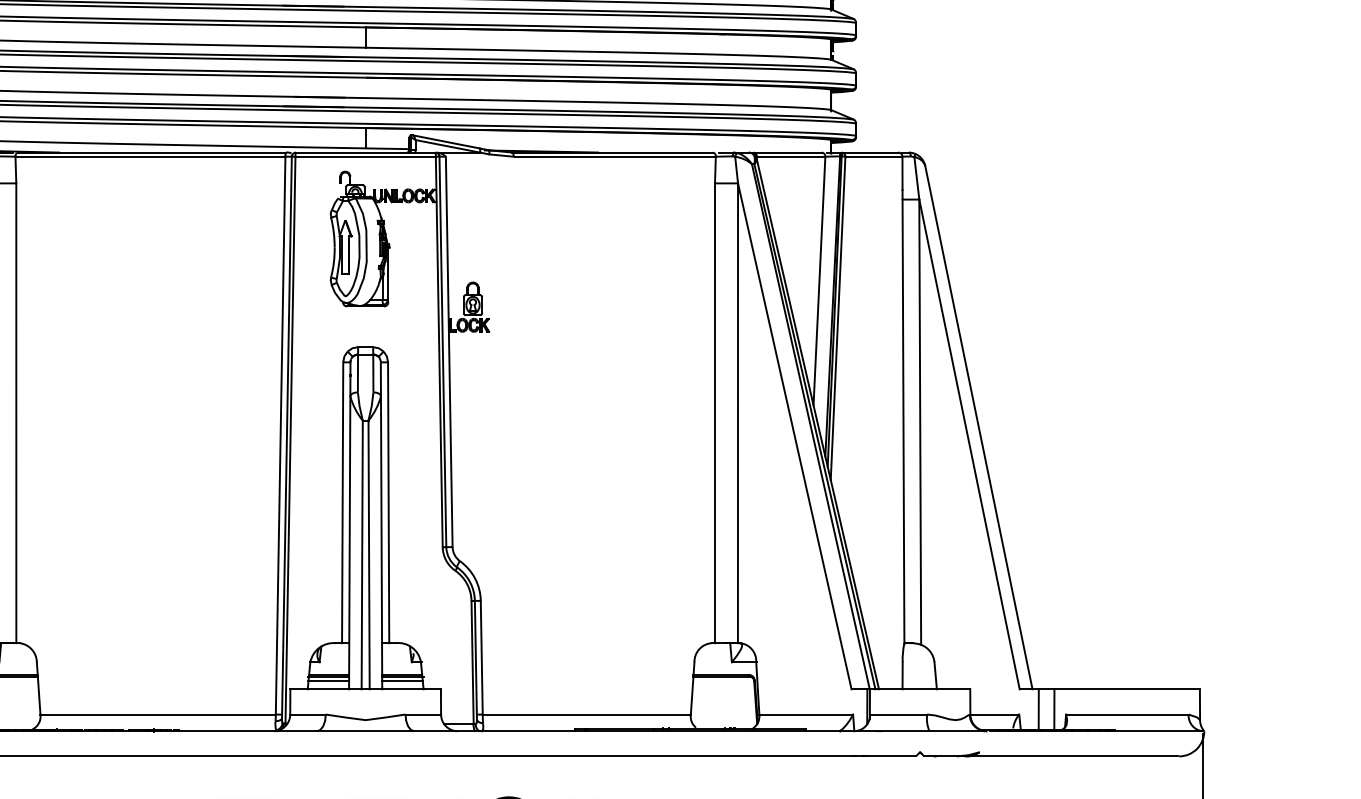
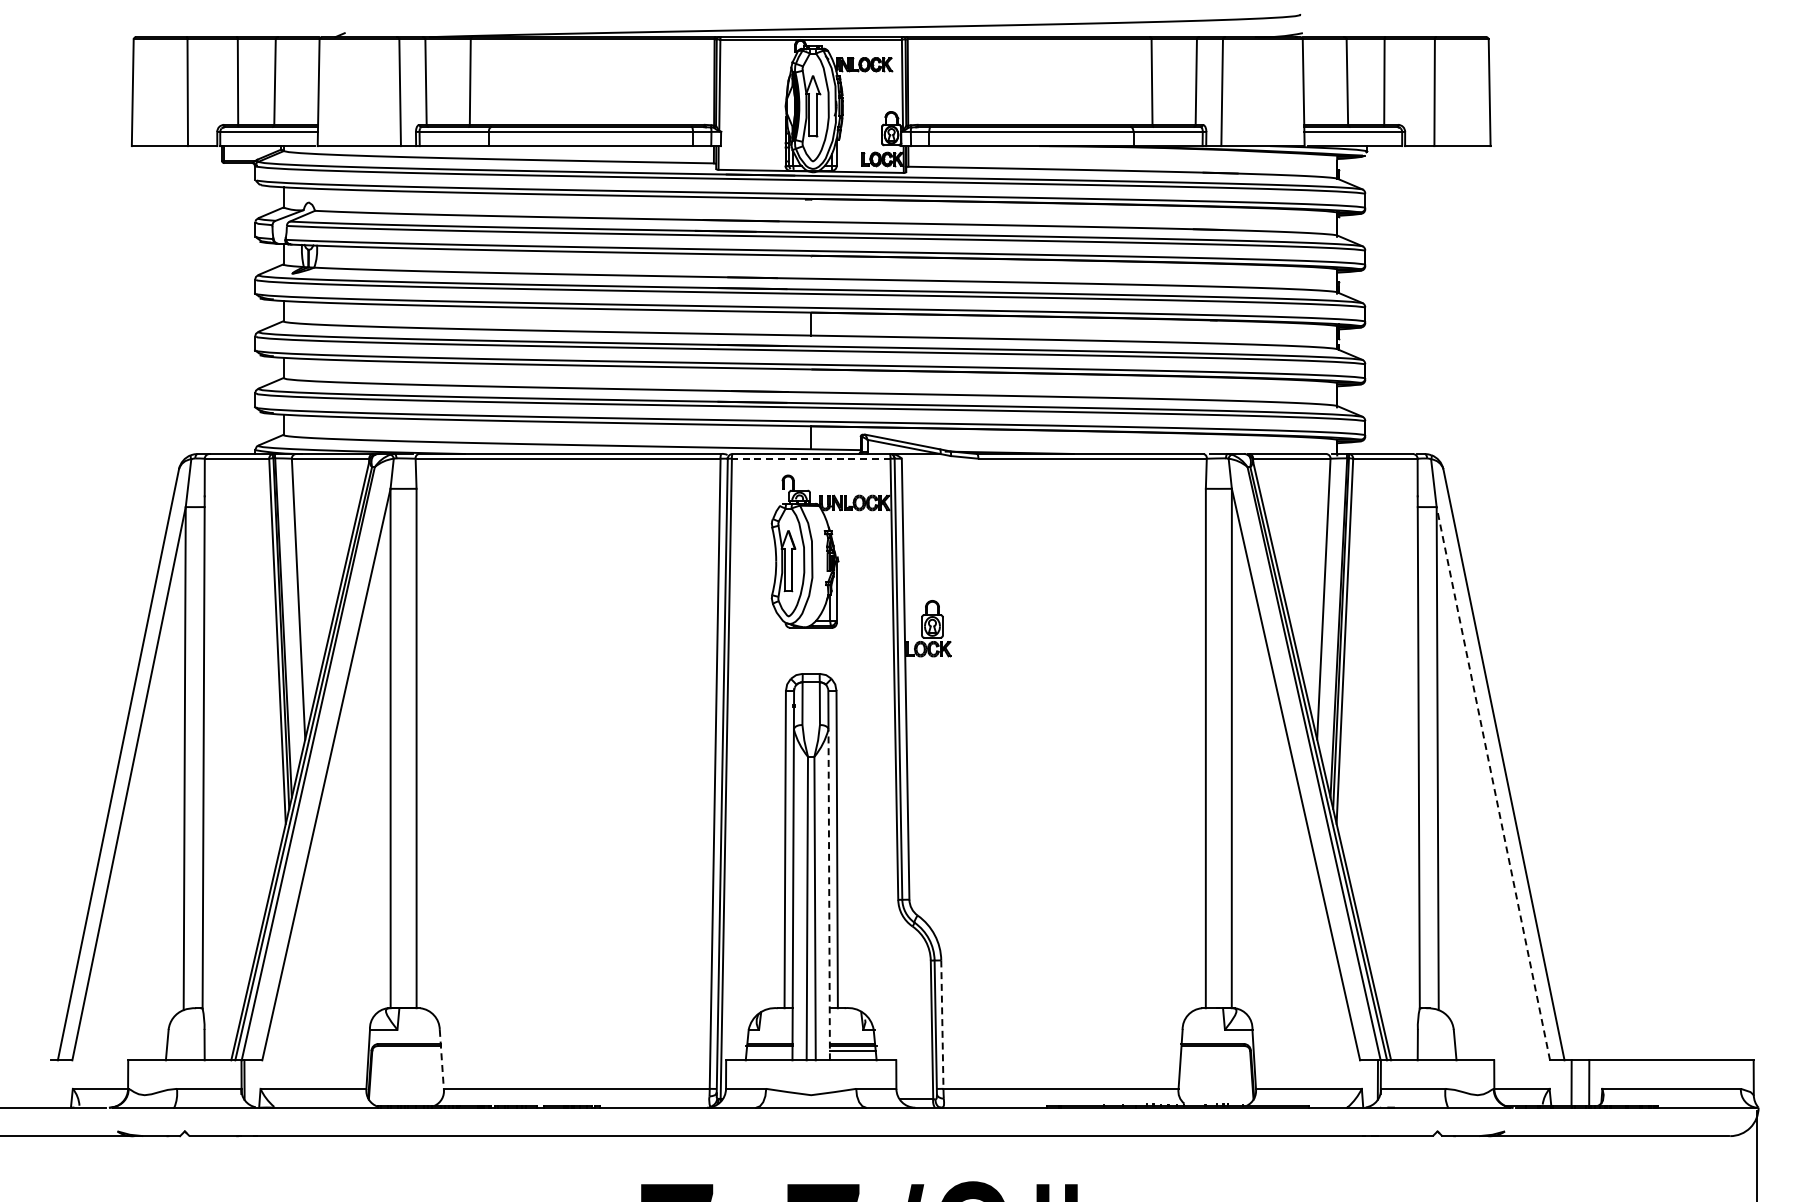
line: (365, 156) -> (810, 458), solid -> dashed
line: (969, 444) -> (1493, 783), solid -> dashed
line: (381, 542) -> (829, 894), solid -> dashed
line: (481, 658) -> (942, 1025), solid -> dashed
line: (328, 680) -> (769, 1050), removed
line: (38, 688) -> (441, 1059), solid -> dashed

